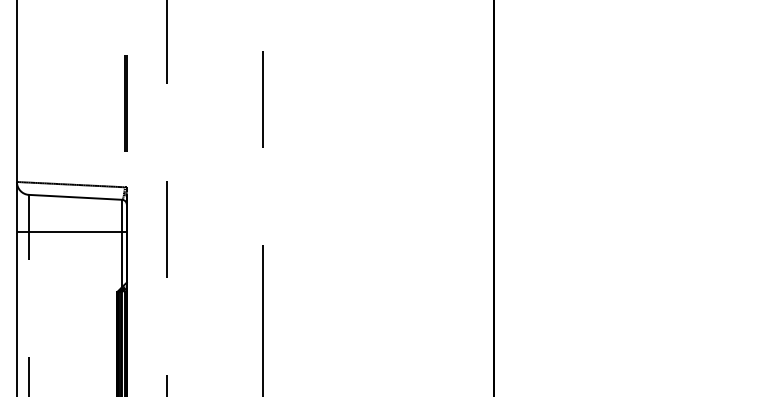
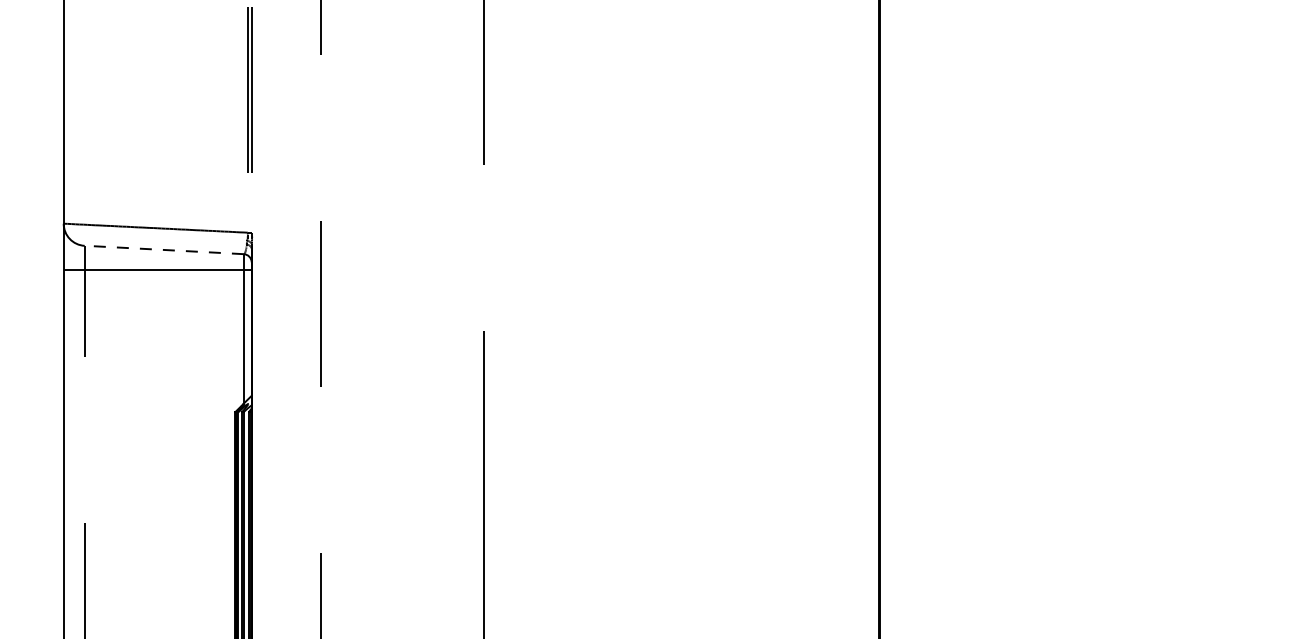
line: (75, 197) -> (163, 250), solid -> dashed
line: (71, 232) -> (157, 270), moved

